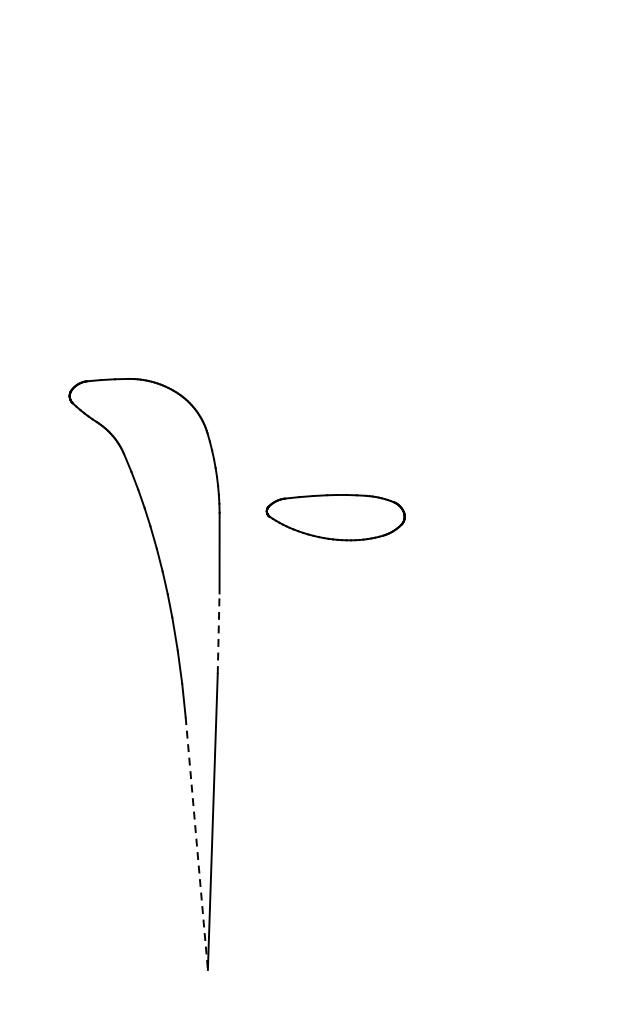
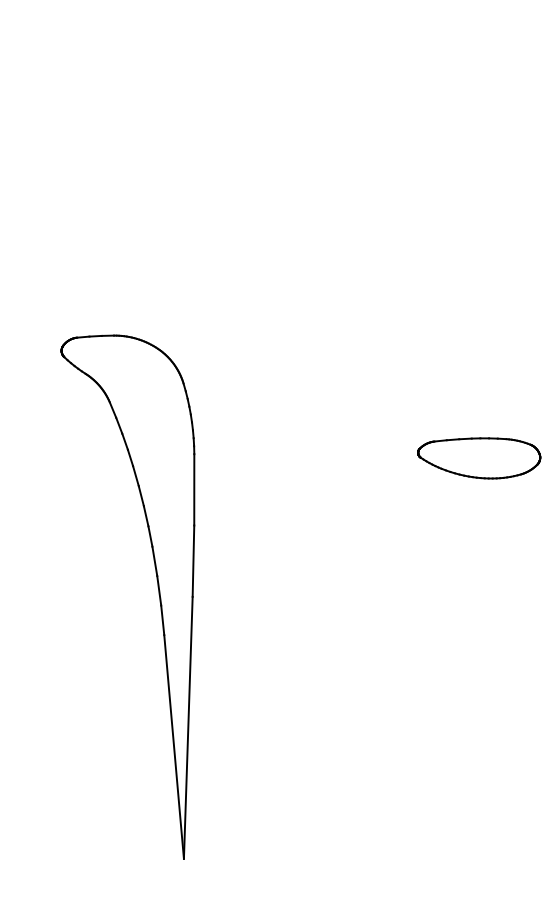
part: (336, 517) -> (479, 458), moved
line: (218, 634) -> (193, 561), dashed -> solid
line: (197, 844) -> (174, 747), dashed -> solid

